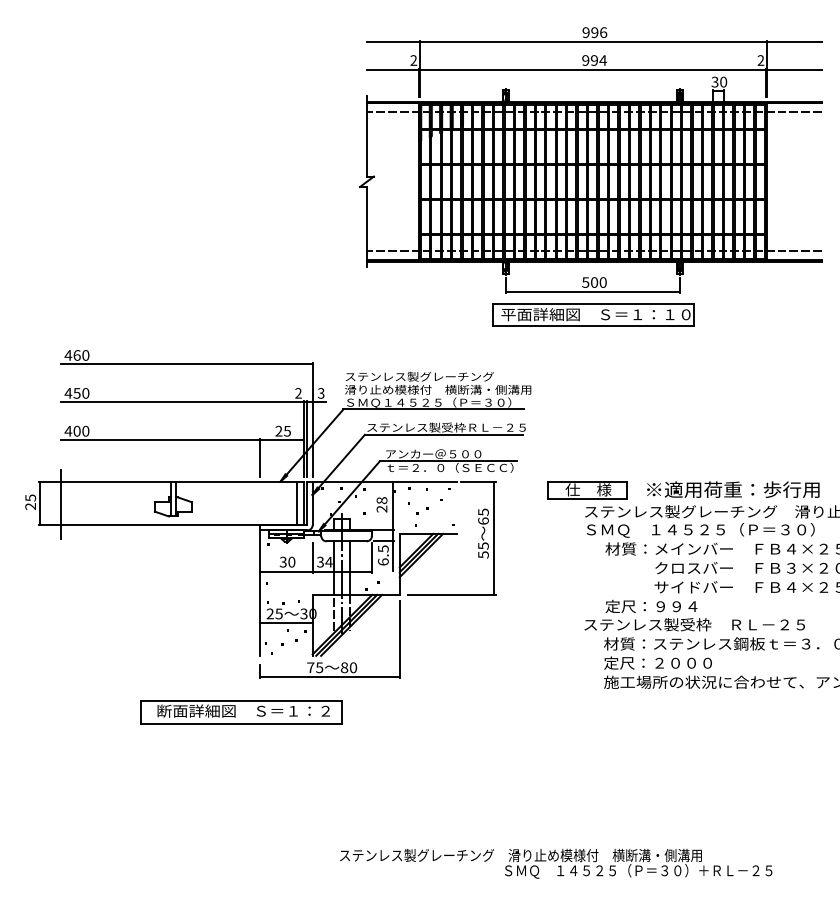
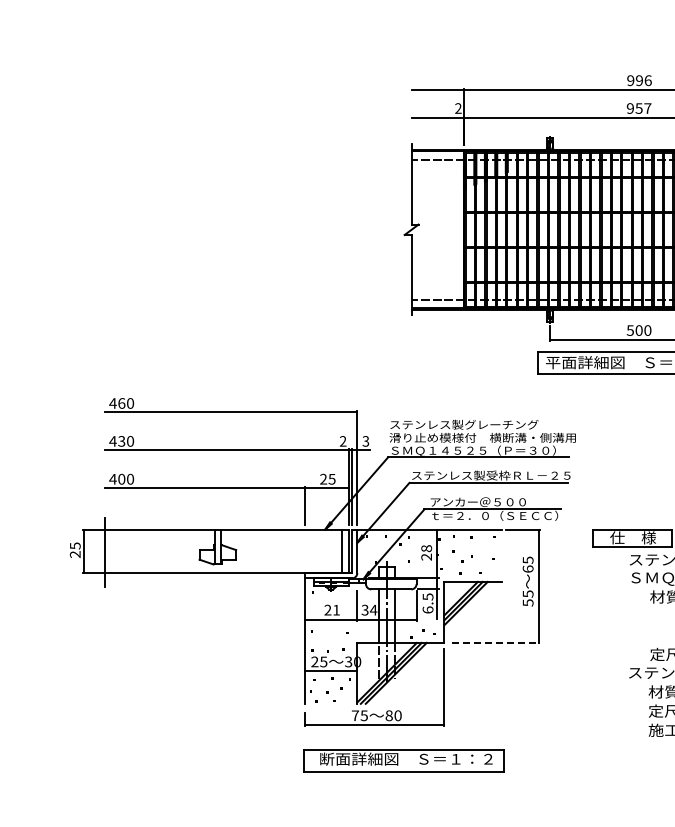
text: (598, 60) -> (643, 108), 994 -> 957
text: (77, 392) -> (122, 440), 450 -> 430
text: (287, 561) -> (332, 609), 30 -> 21
line: (452, 594) -> (497, 642), solid -> dashed
part: (241, 712) -> (404, 760), moved

